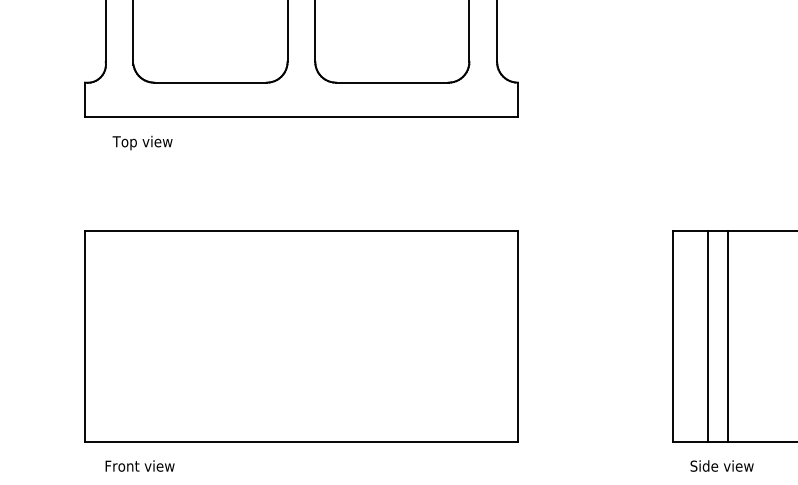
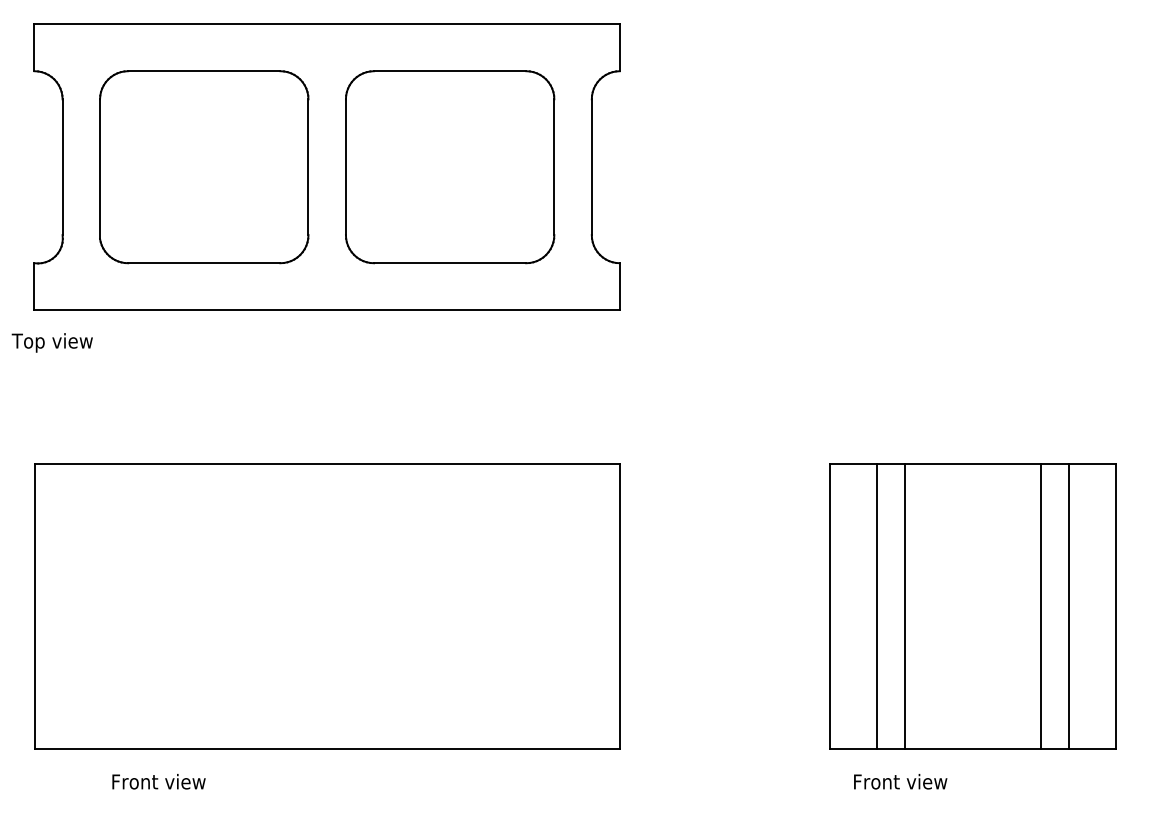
text: (141, 142) -> (51, 342), moved
text: (139, 465) -> (158, 781), moved
text: (725, 465) -> (900, 781), Side view -> Front view

